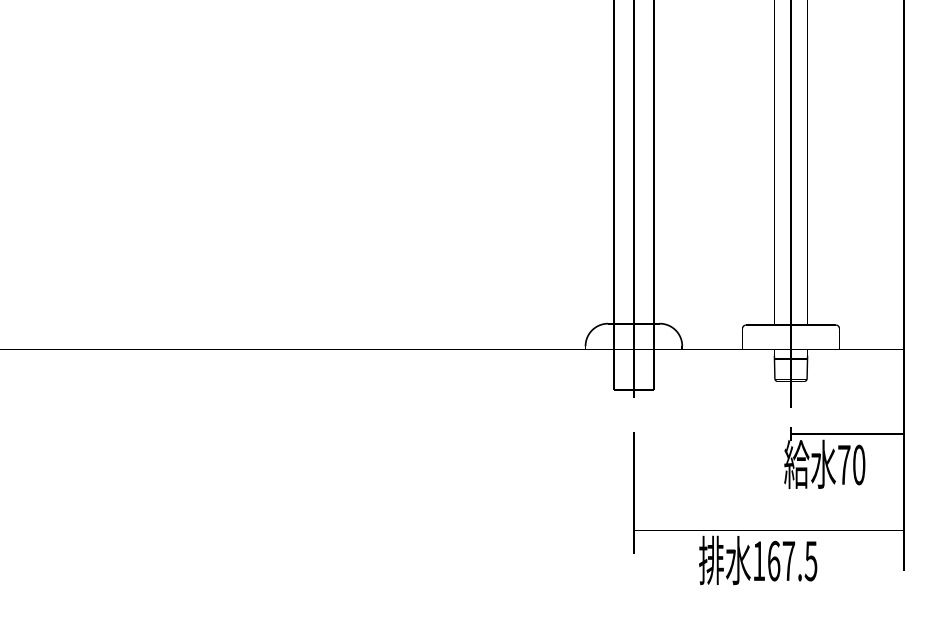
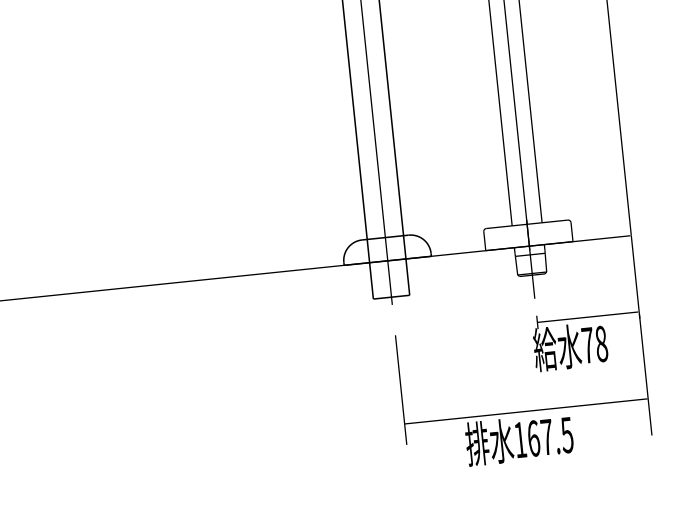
text: (859, 464) -> (601, 343), 70 -> 78

